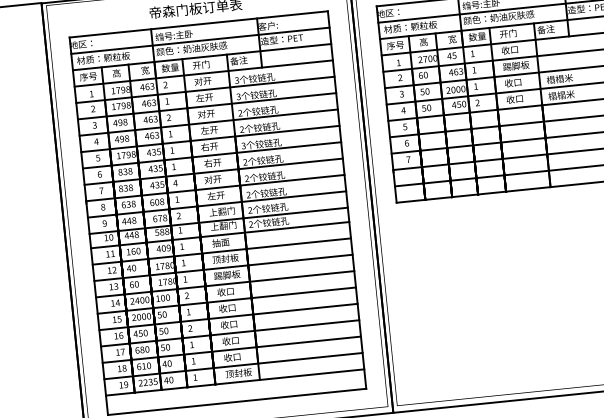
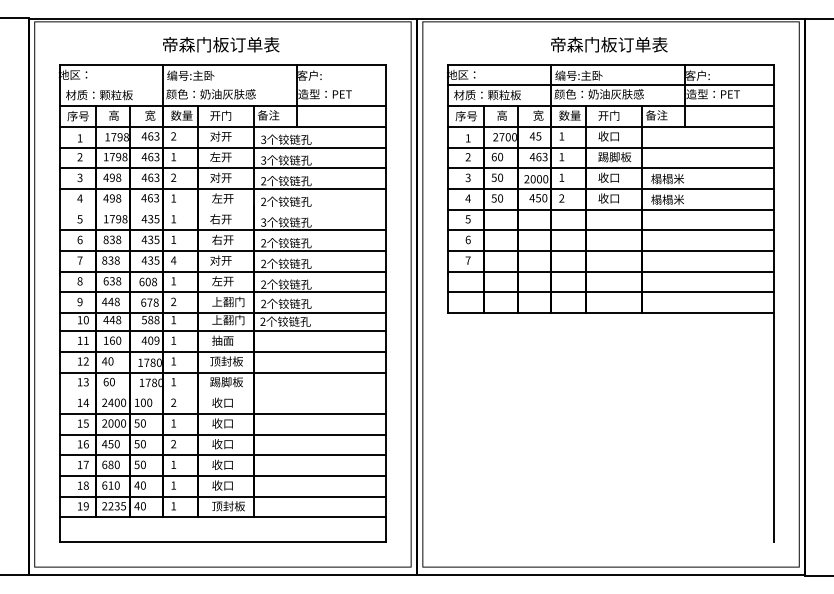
line: (200, 40) -> (222, 85), removed
line: (210, 138) -> (222, 209), removed
line: (224, 284) -> (222, 393), removed

